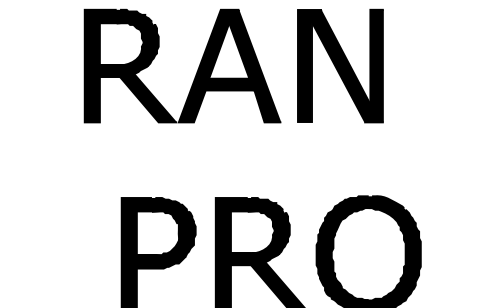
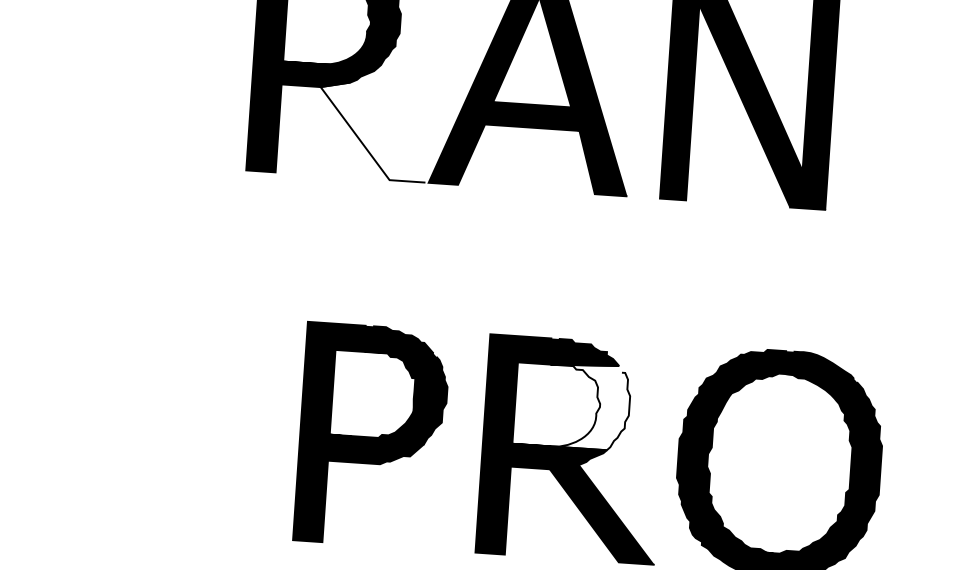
fill: (148, 97) -> (373, 130), removed
fill: (259, 231) -> (570, 405), removed

